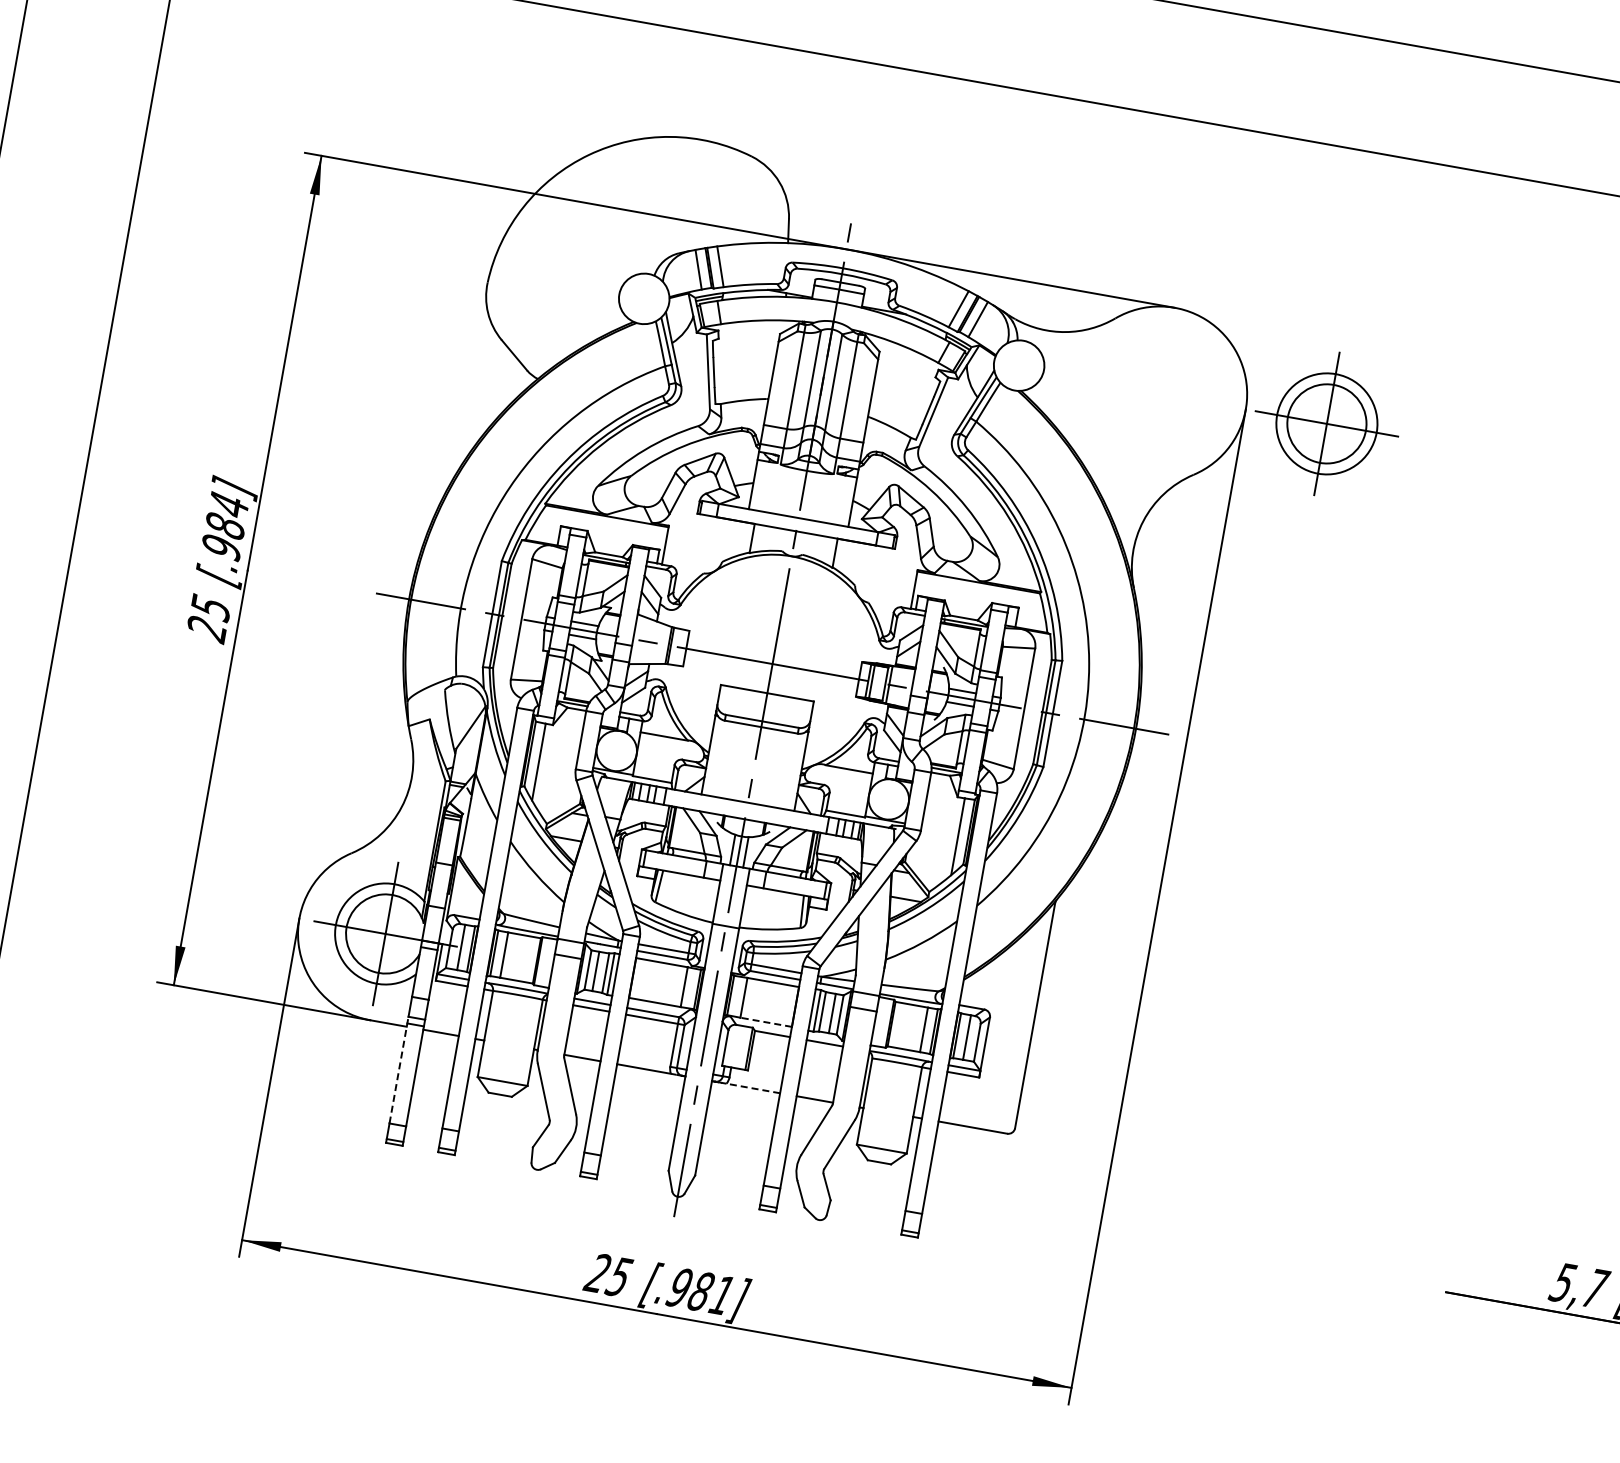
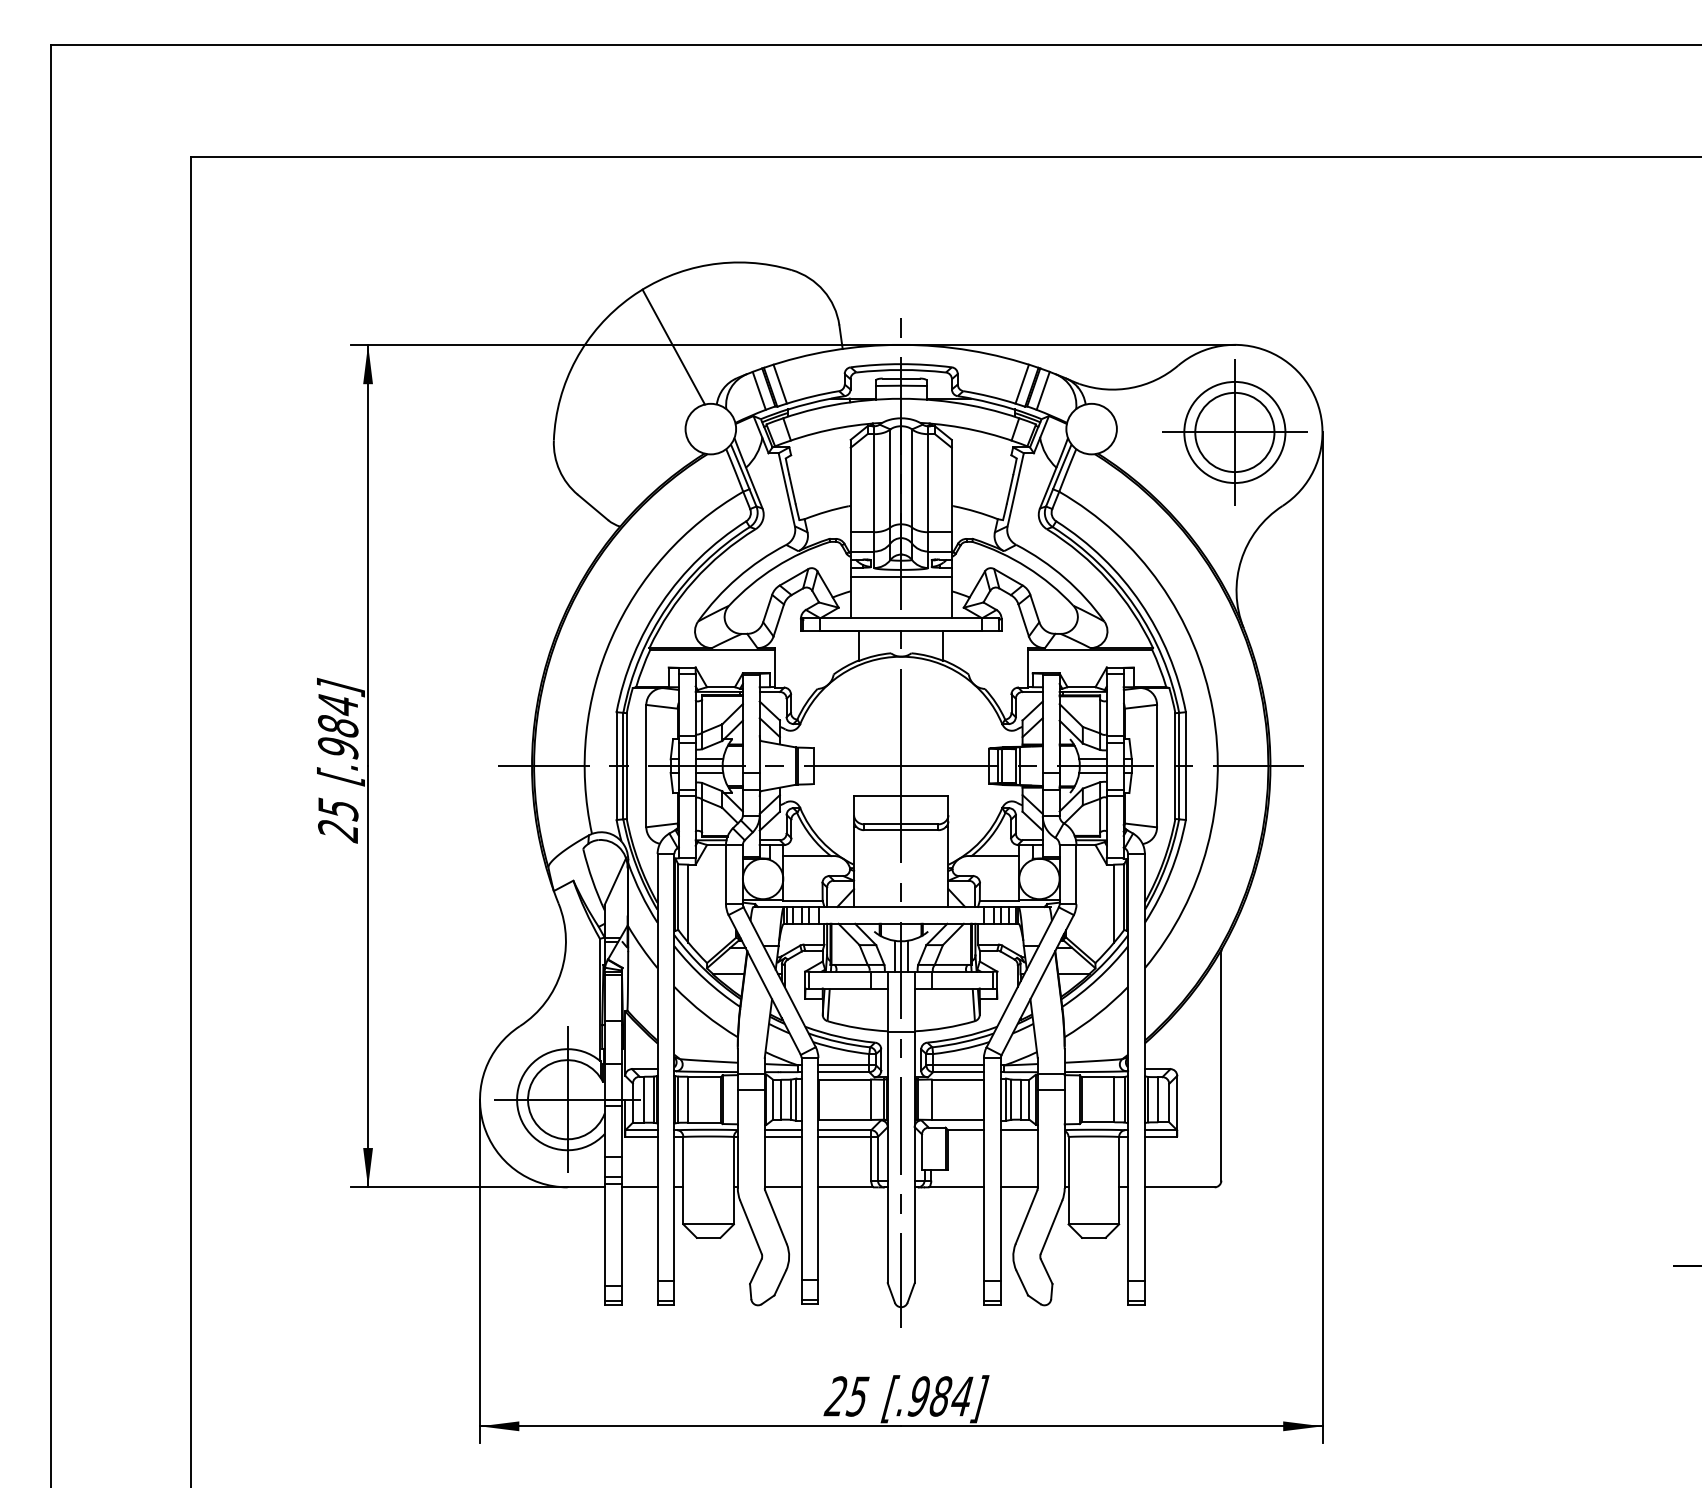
line: (621, 211) -> (673, 346), added
part: (1326, 423) -> (1234, 432), moved
line: (804, 478) -> (900, 577), added
line: (766, 1021) -> (957, 1119), dashed -> solid
line: (399, 1069) -> (604, 1230), dashed -> solid
line: (753, 1088) -> (956, 1187), dashed -> solid
text: (722, 1295) -> (962, 1396), [.981] -> [.984]

